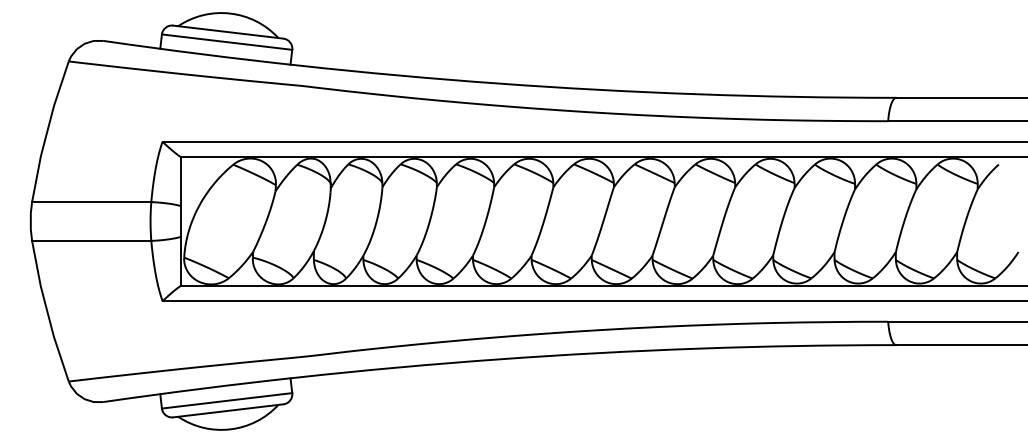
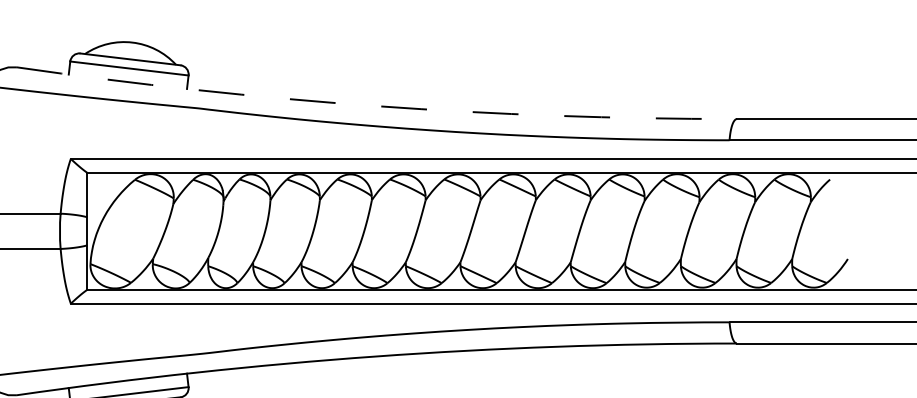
arc: (498, 83) -> (375, 106), solid -> dashed

